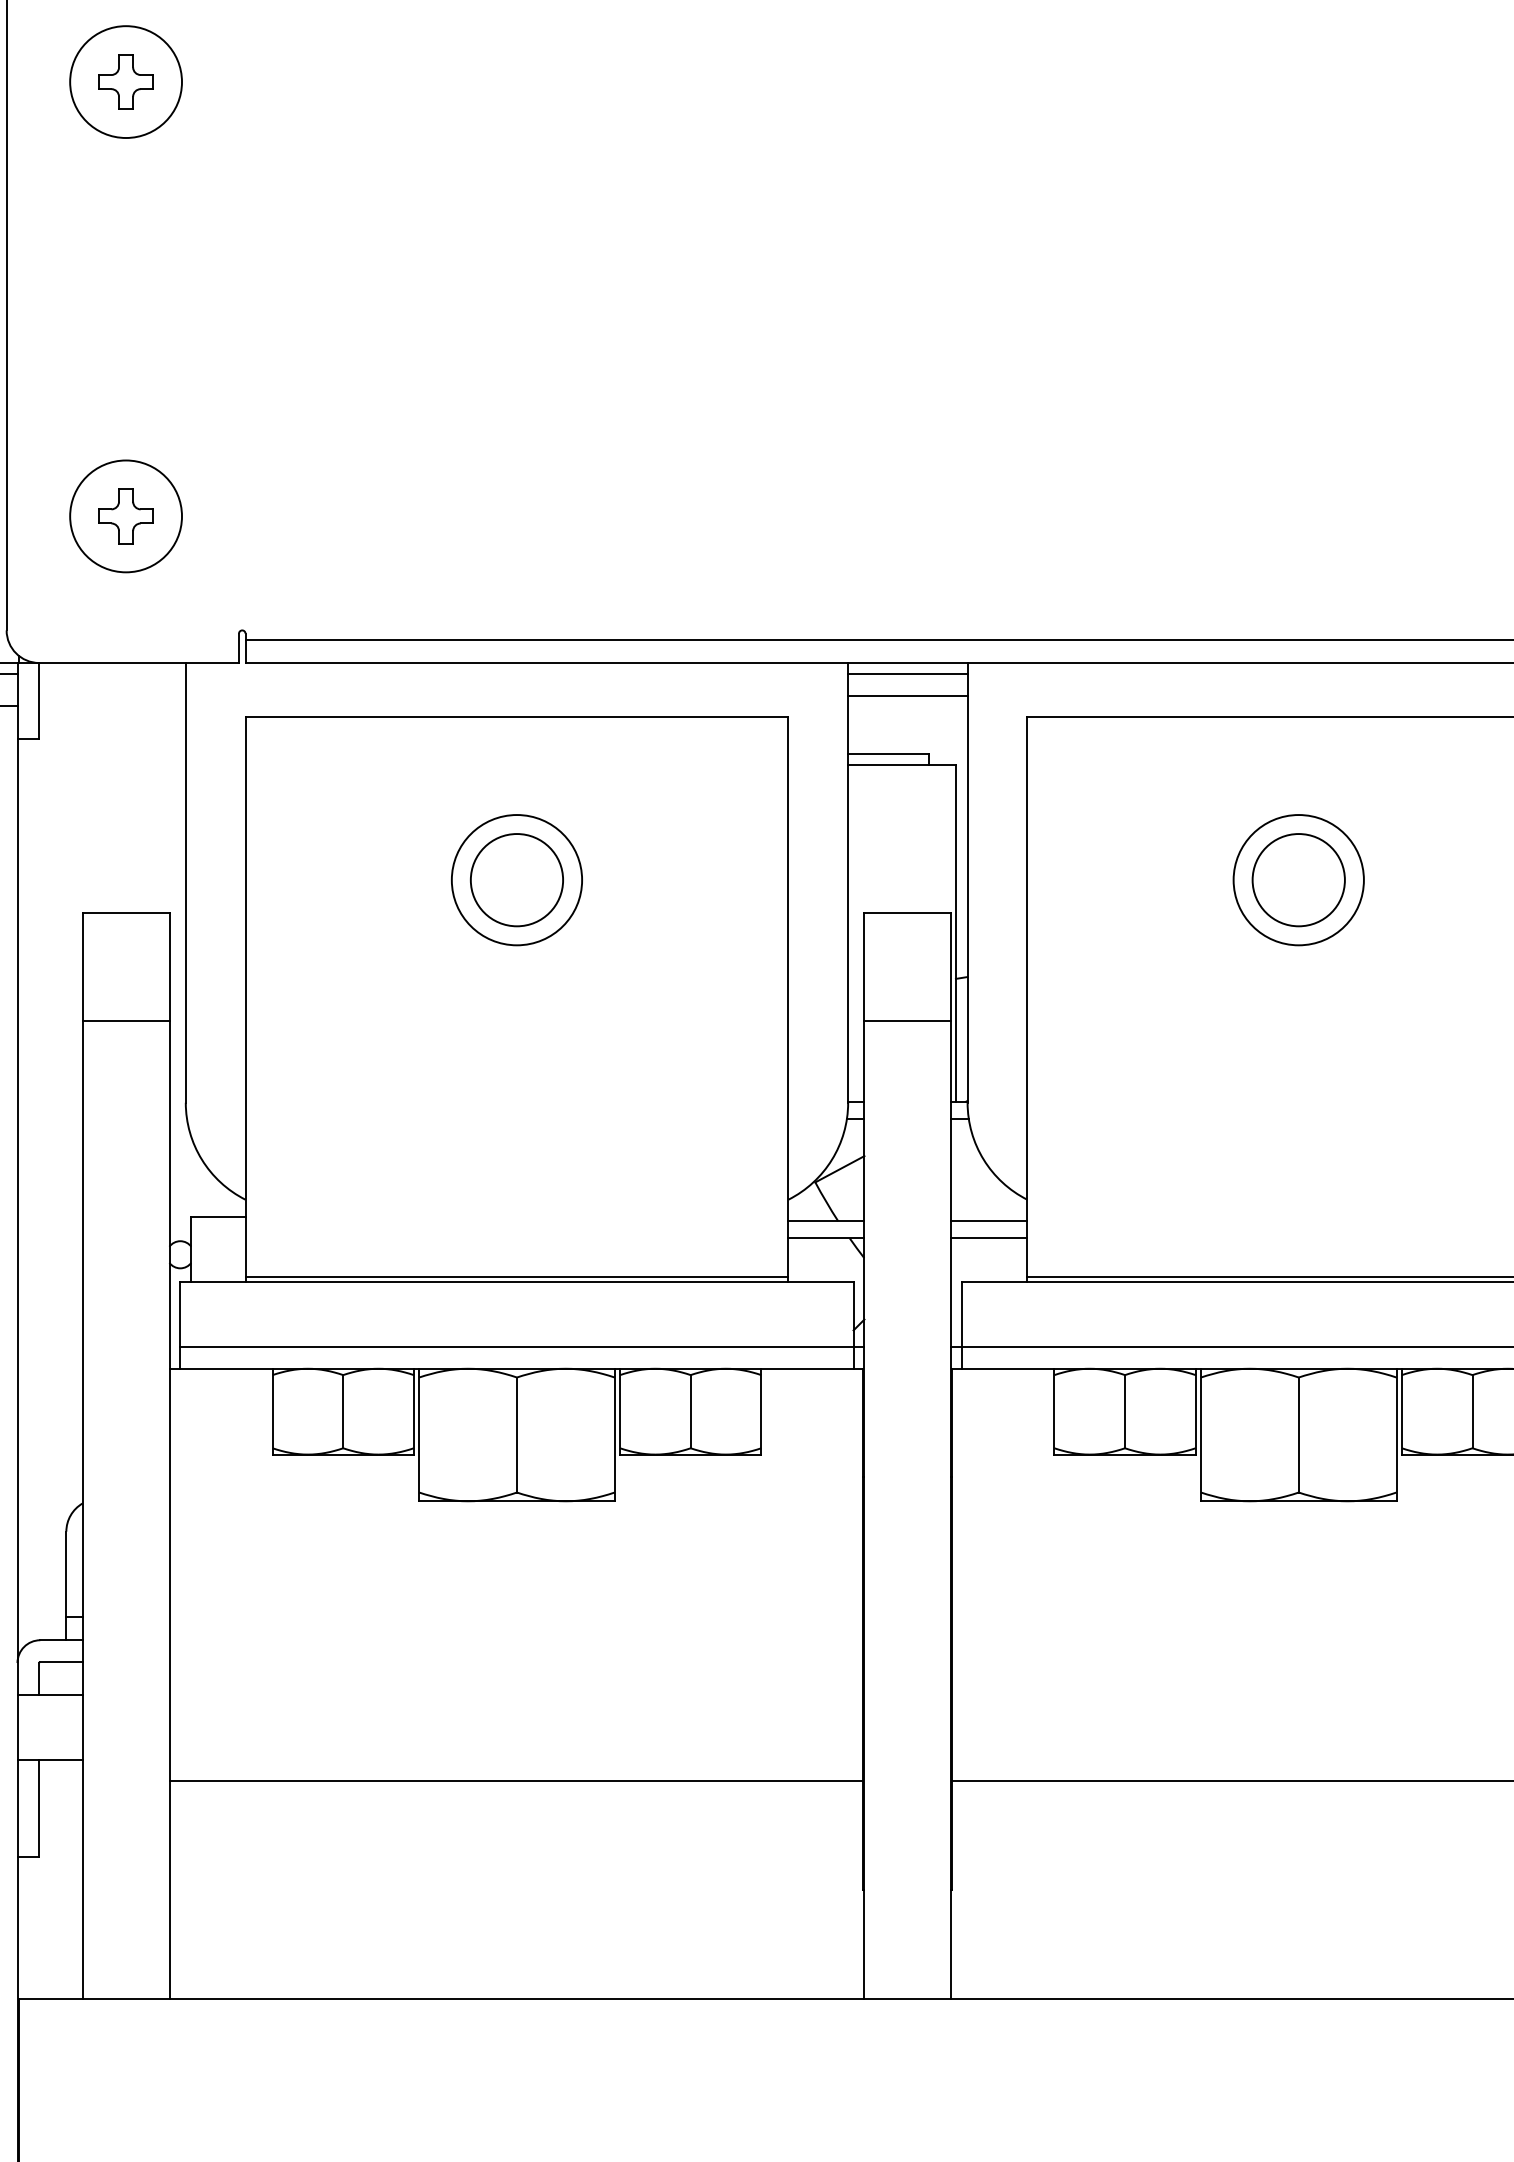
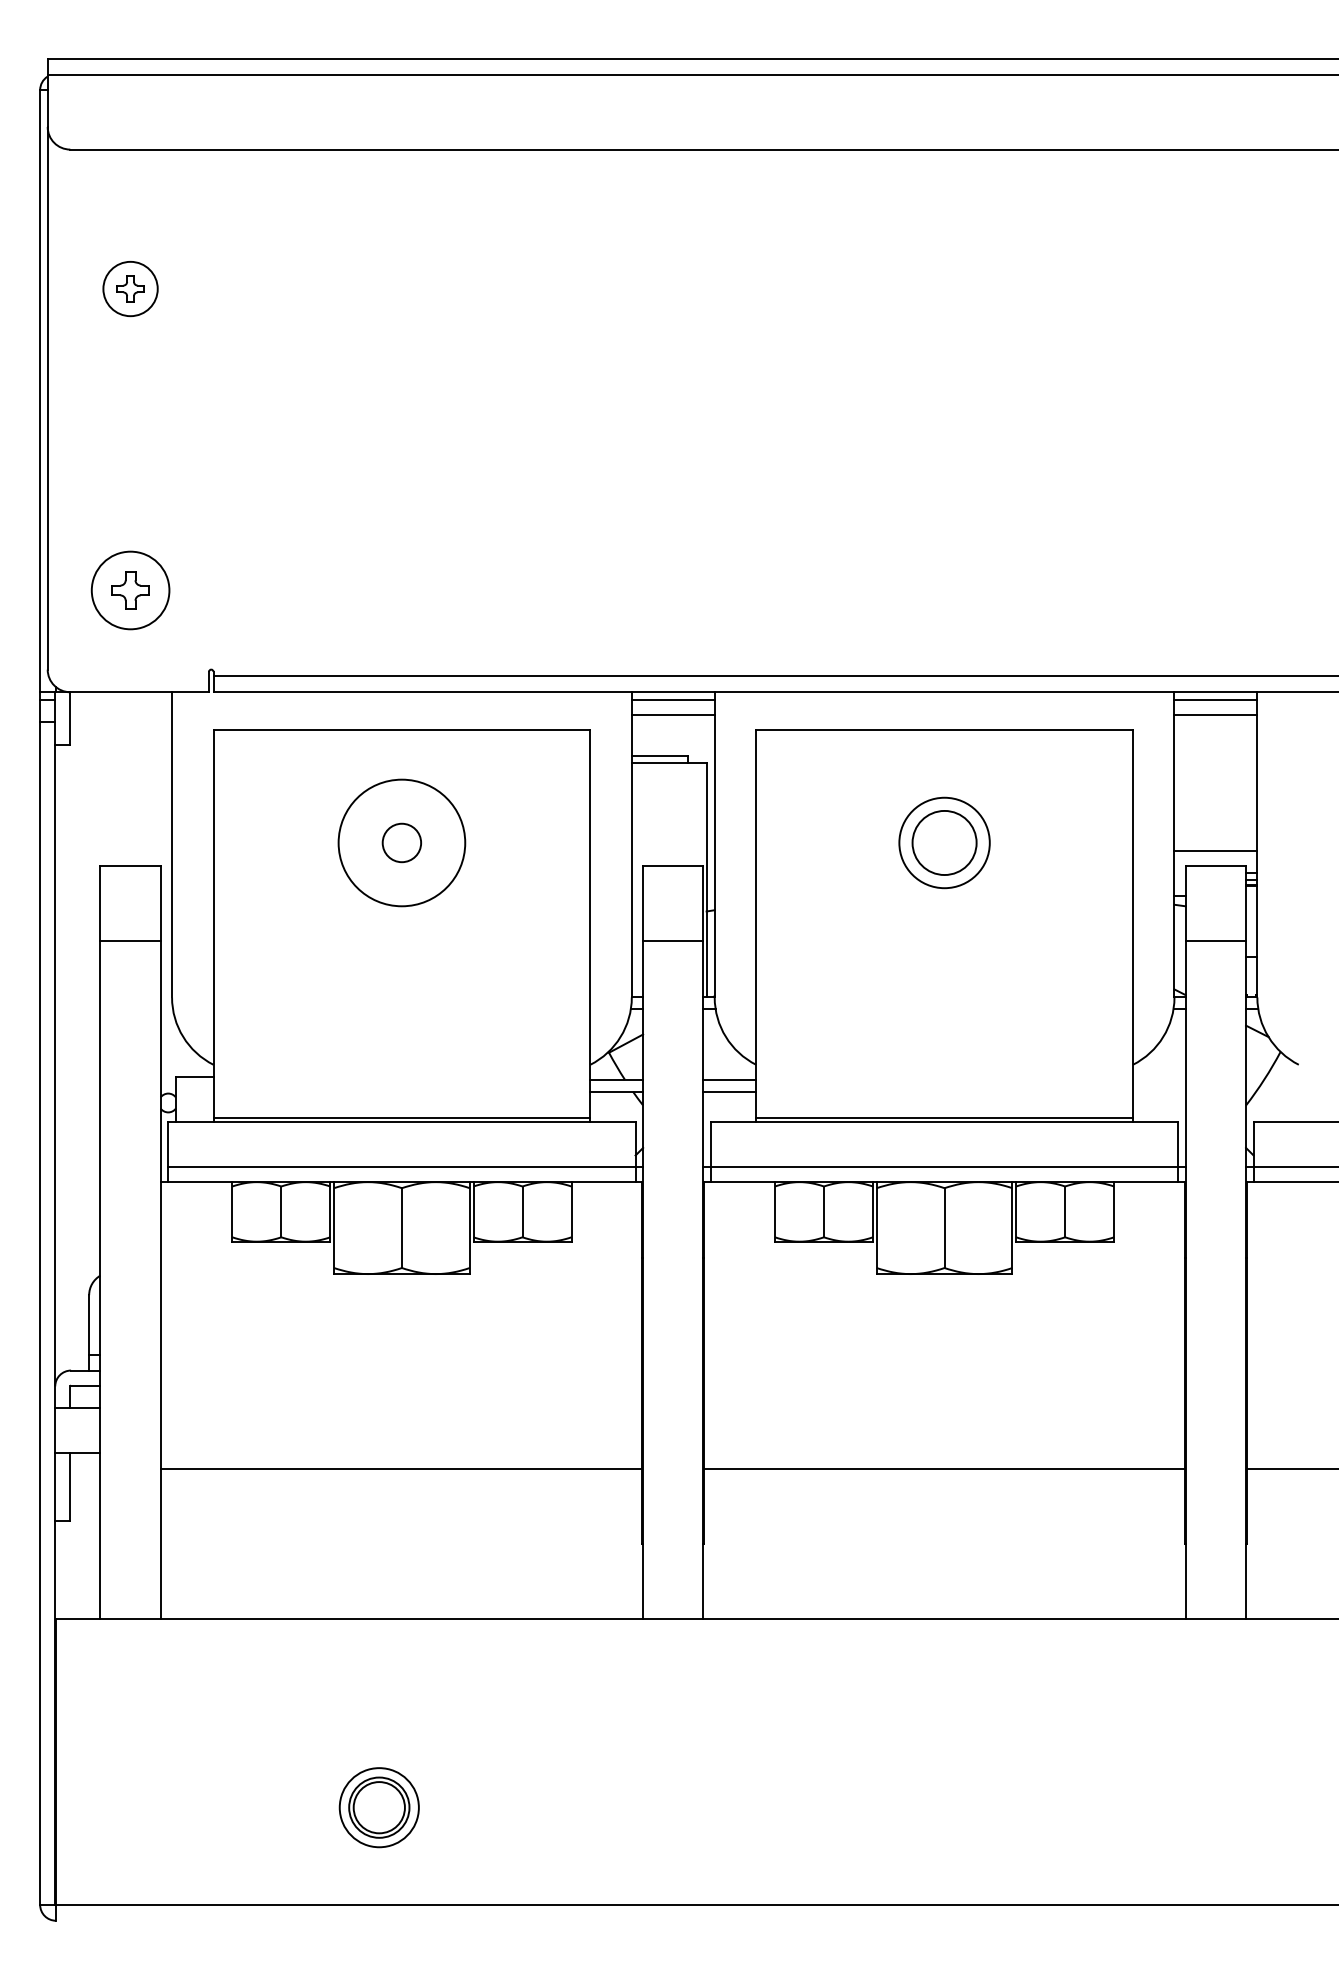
part: (125, 81) -> (130, 288), size x0.7
circle: (516, 879) -> (401, 842), size x0.6
circle: (516, 879) -> (401, 842), size x1.4

